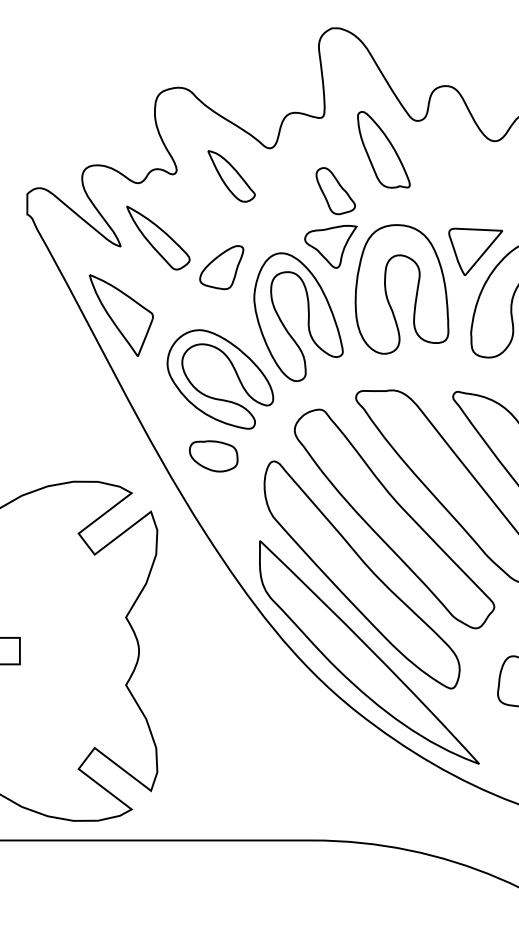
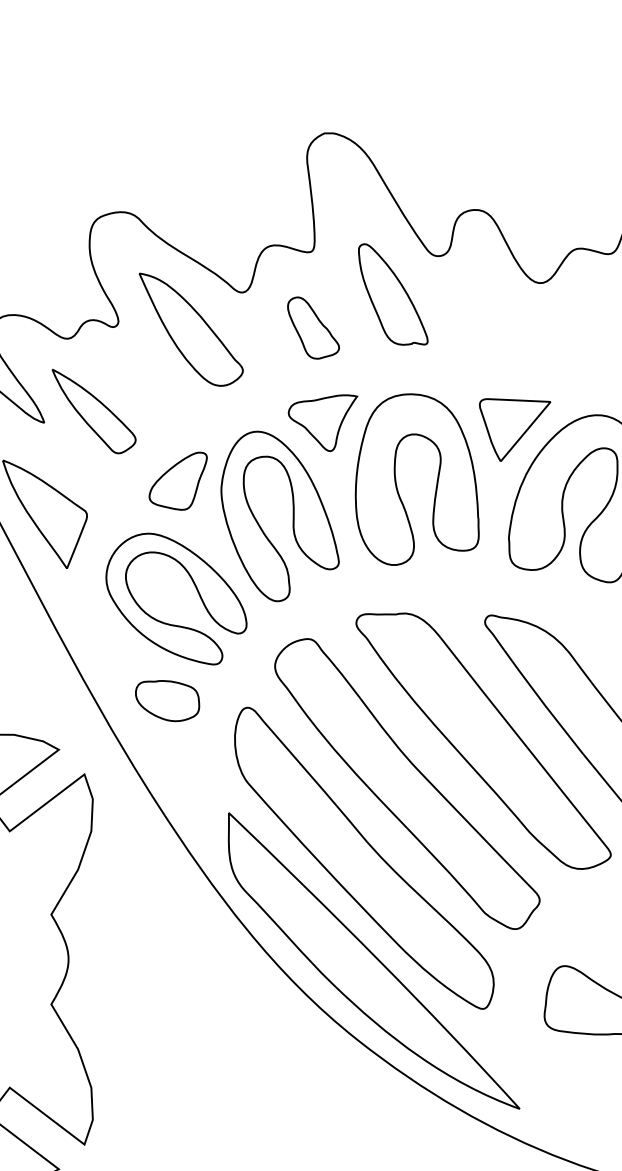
part: (231, 176) -> (191, 329), size x1.67
part: (335, 191) -> (313, 328), moved
part: (221, 267) -> (177, 481), moved

